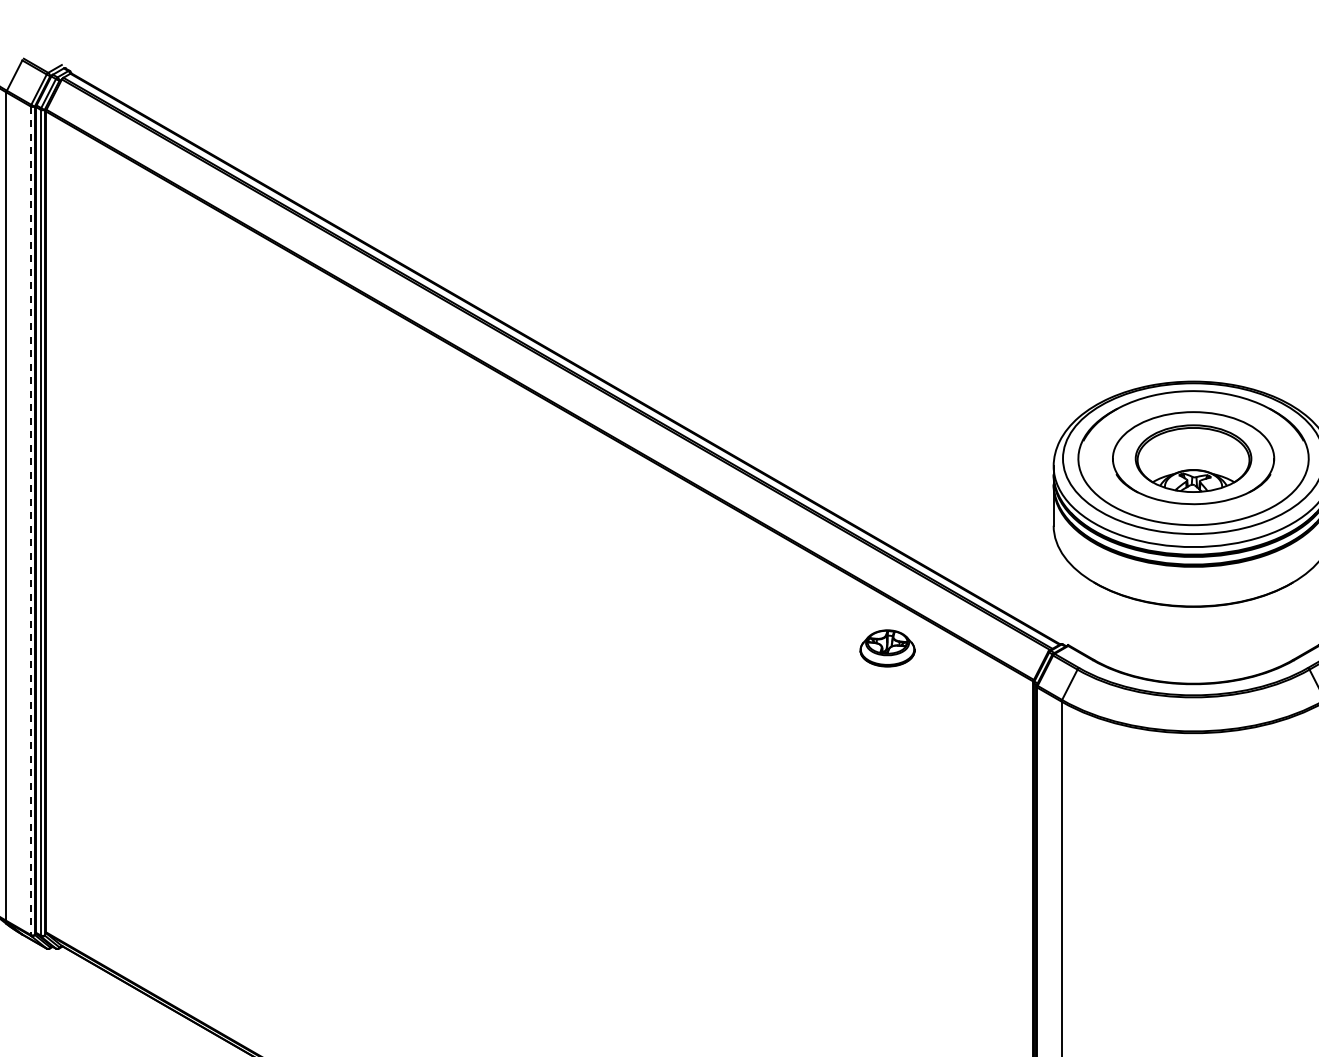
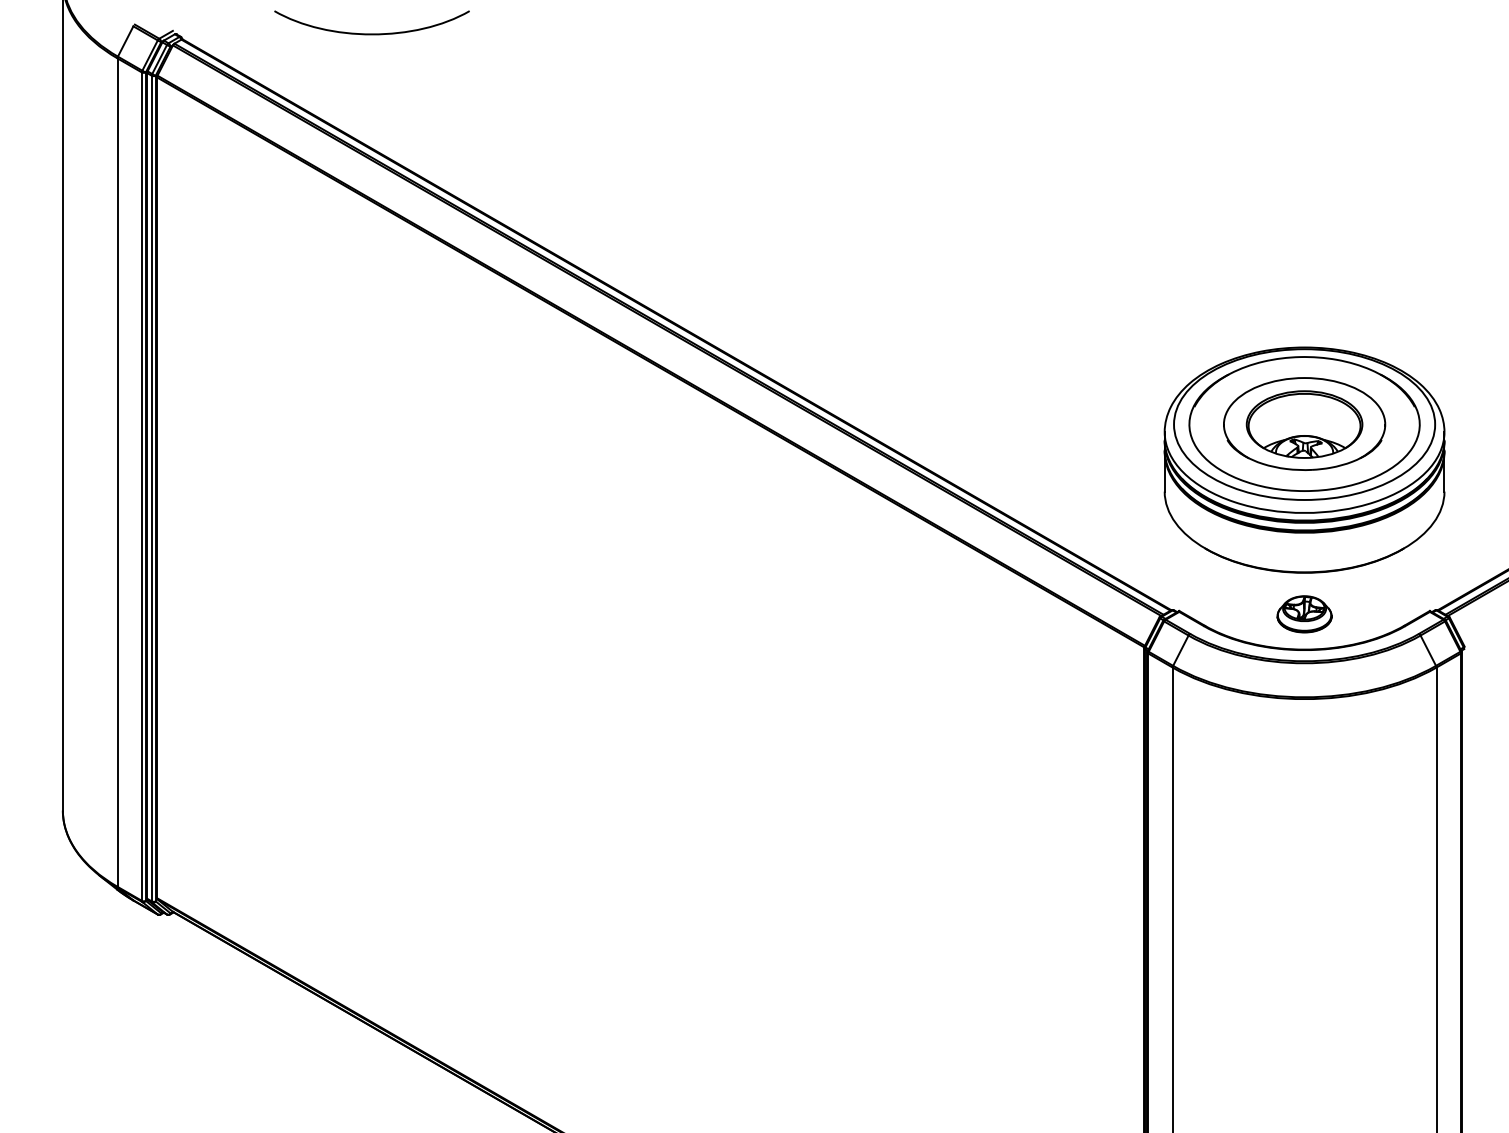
curve: (260, 67) -> (371, 33), added
line: (30, 521) -> (141, 487), dashed -> solid
part: (887, 648) -> (1304, 614), moved

